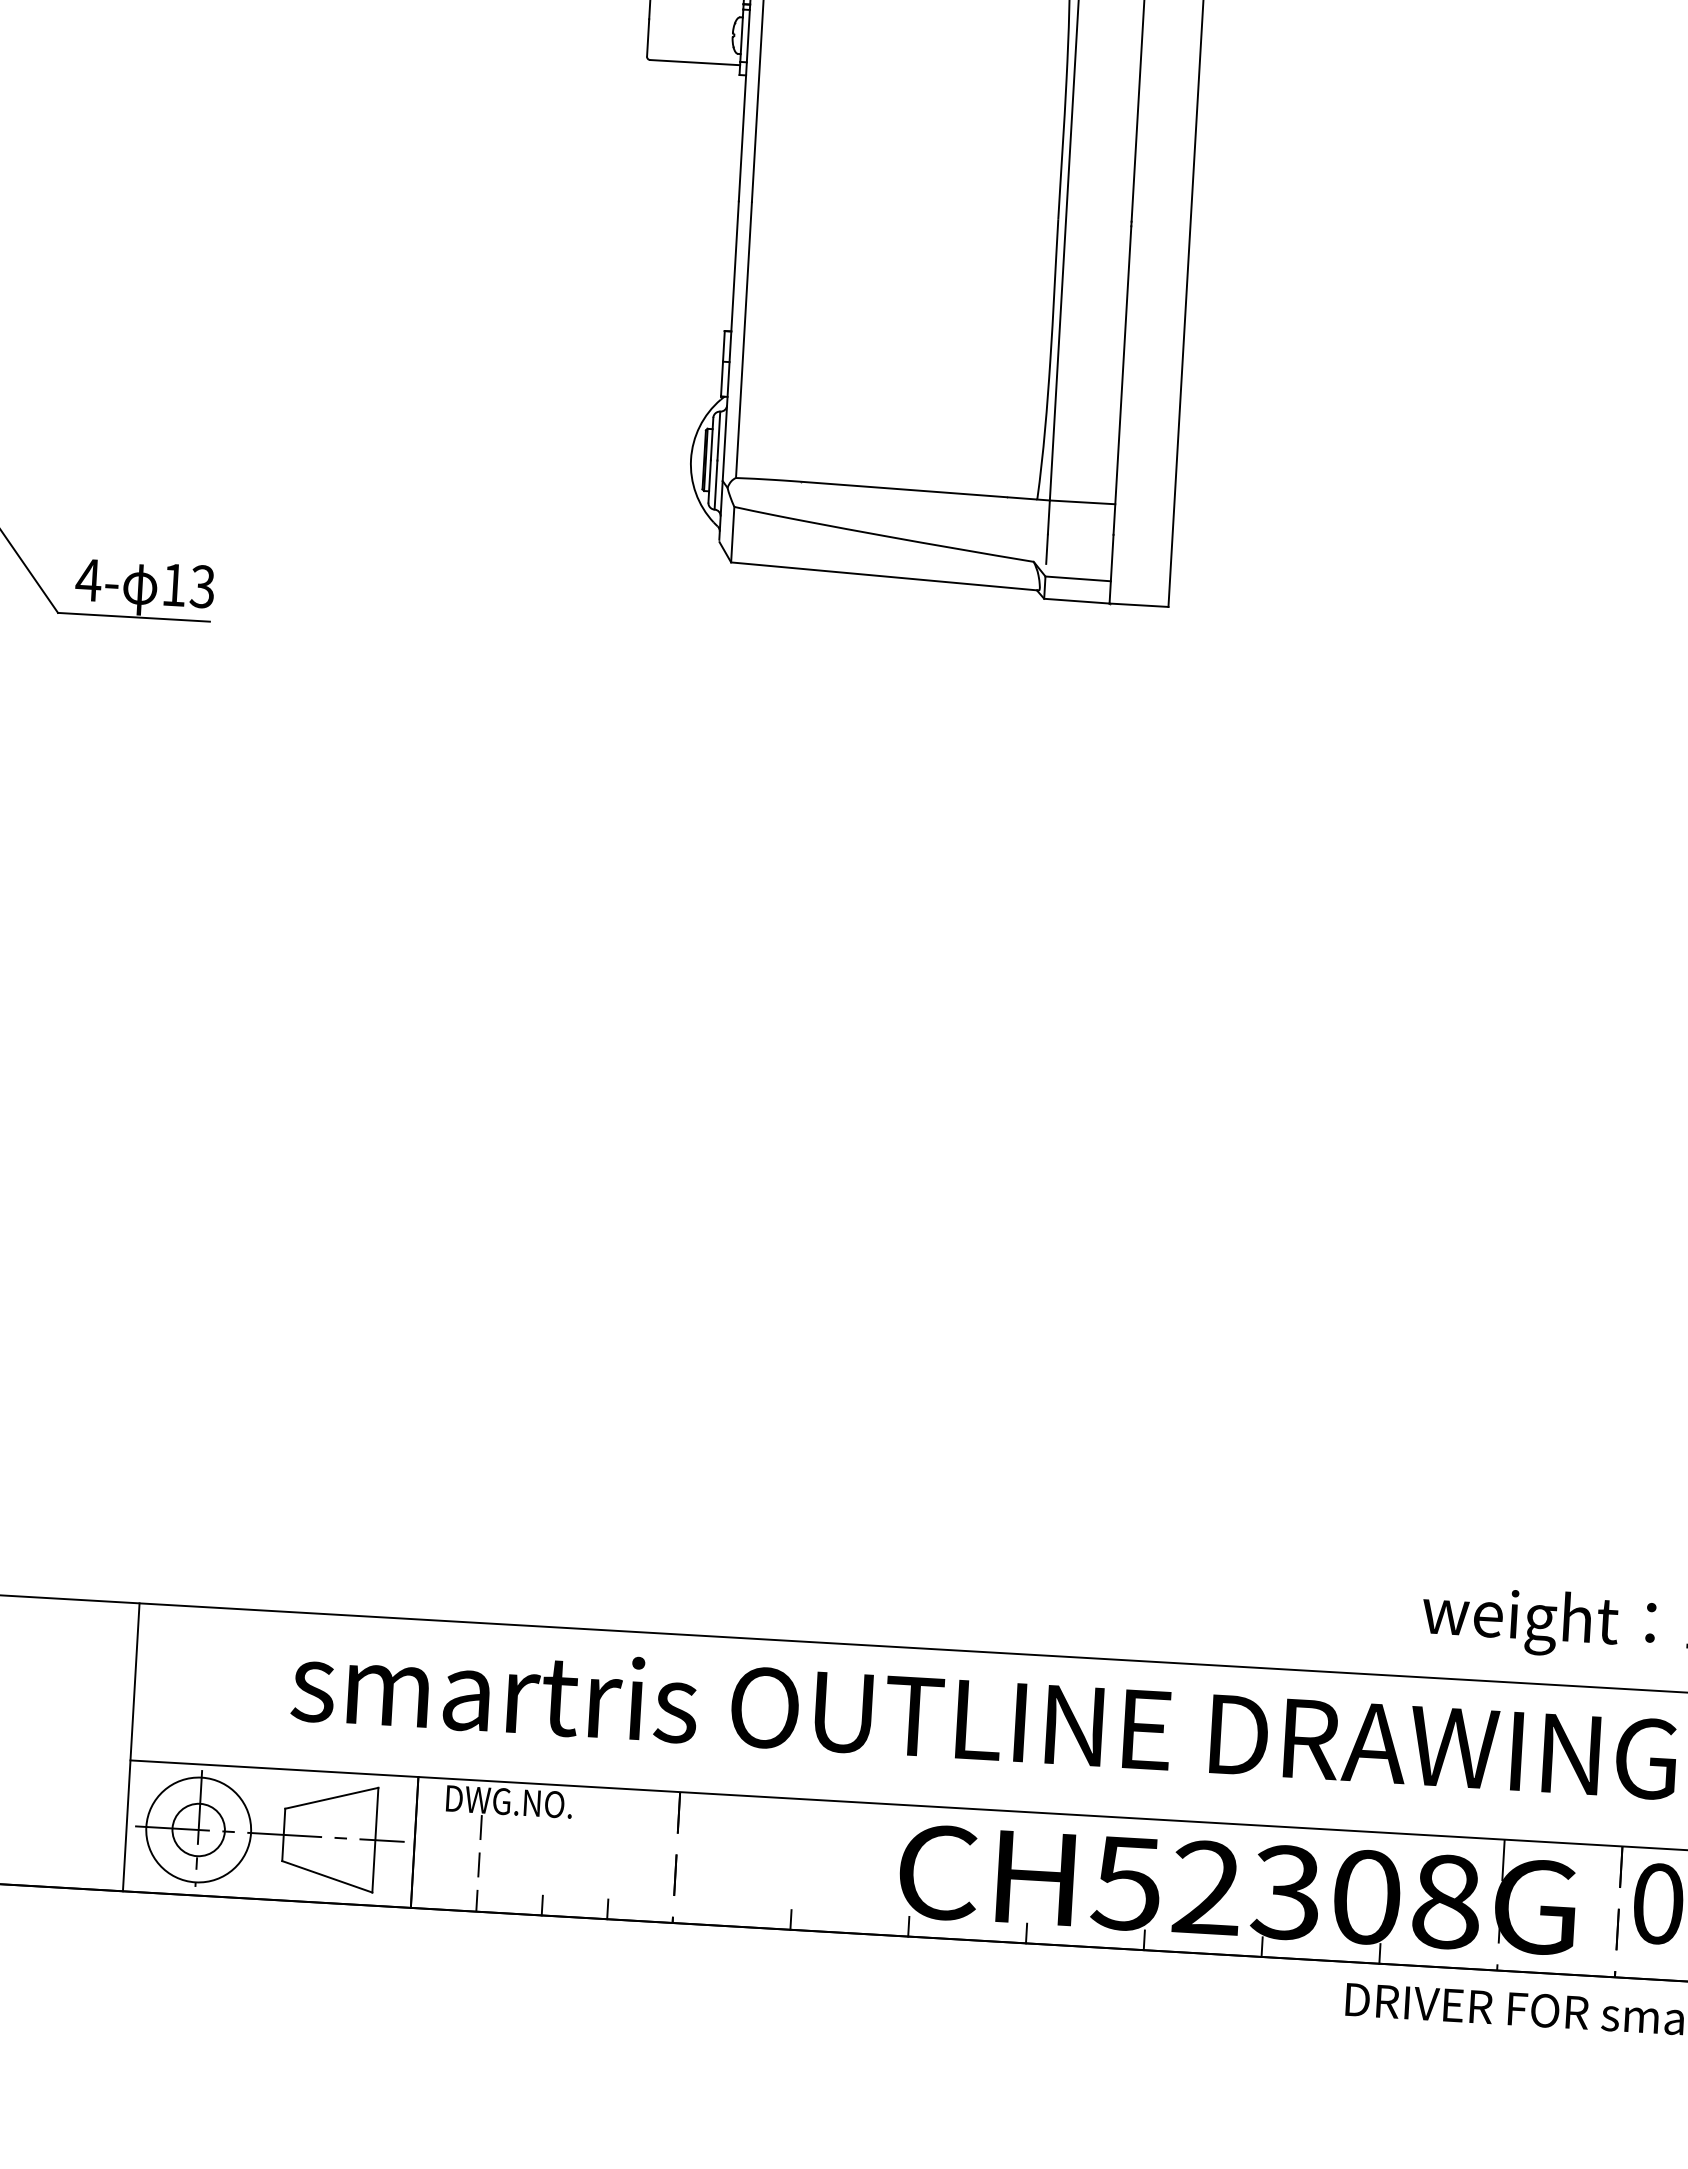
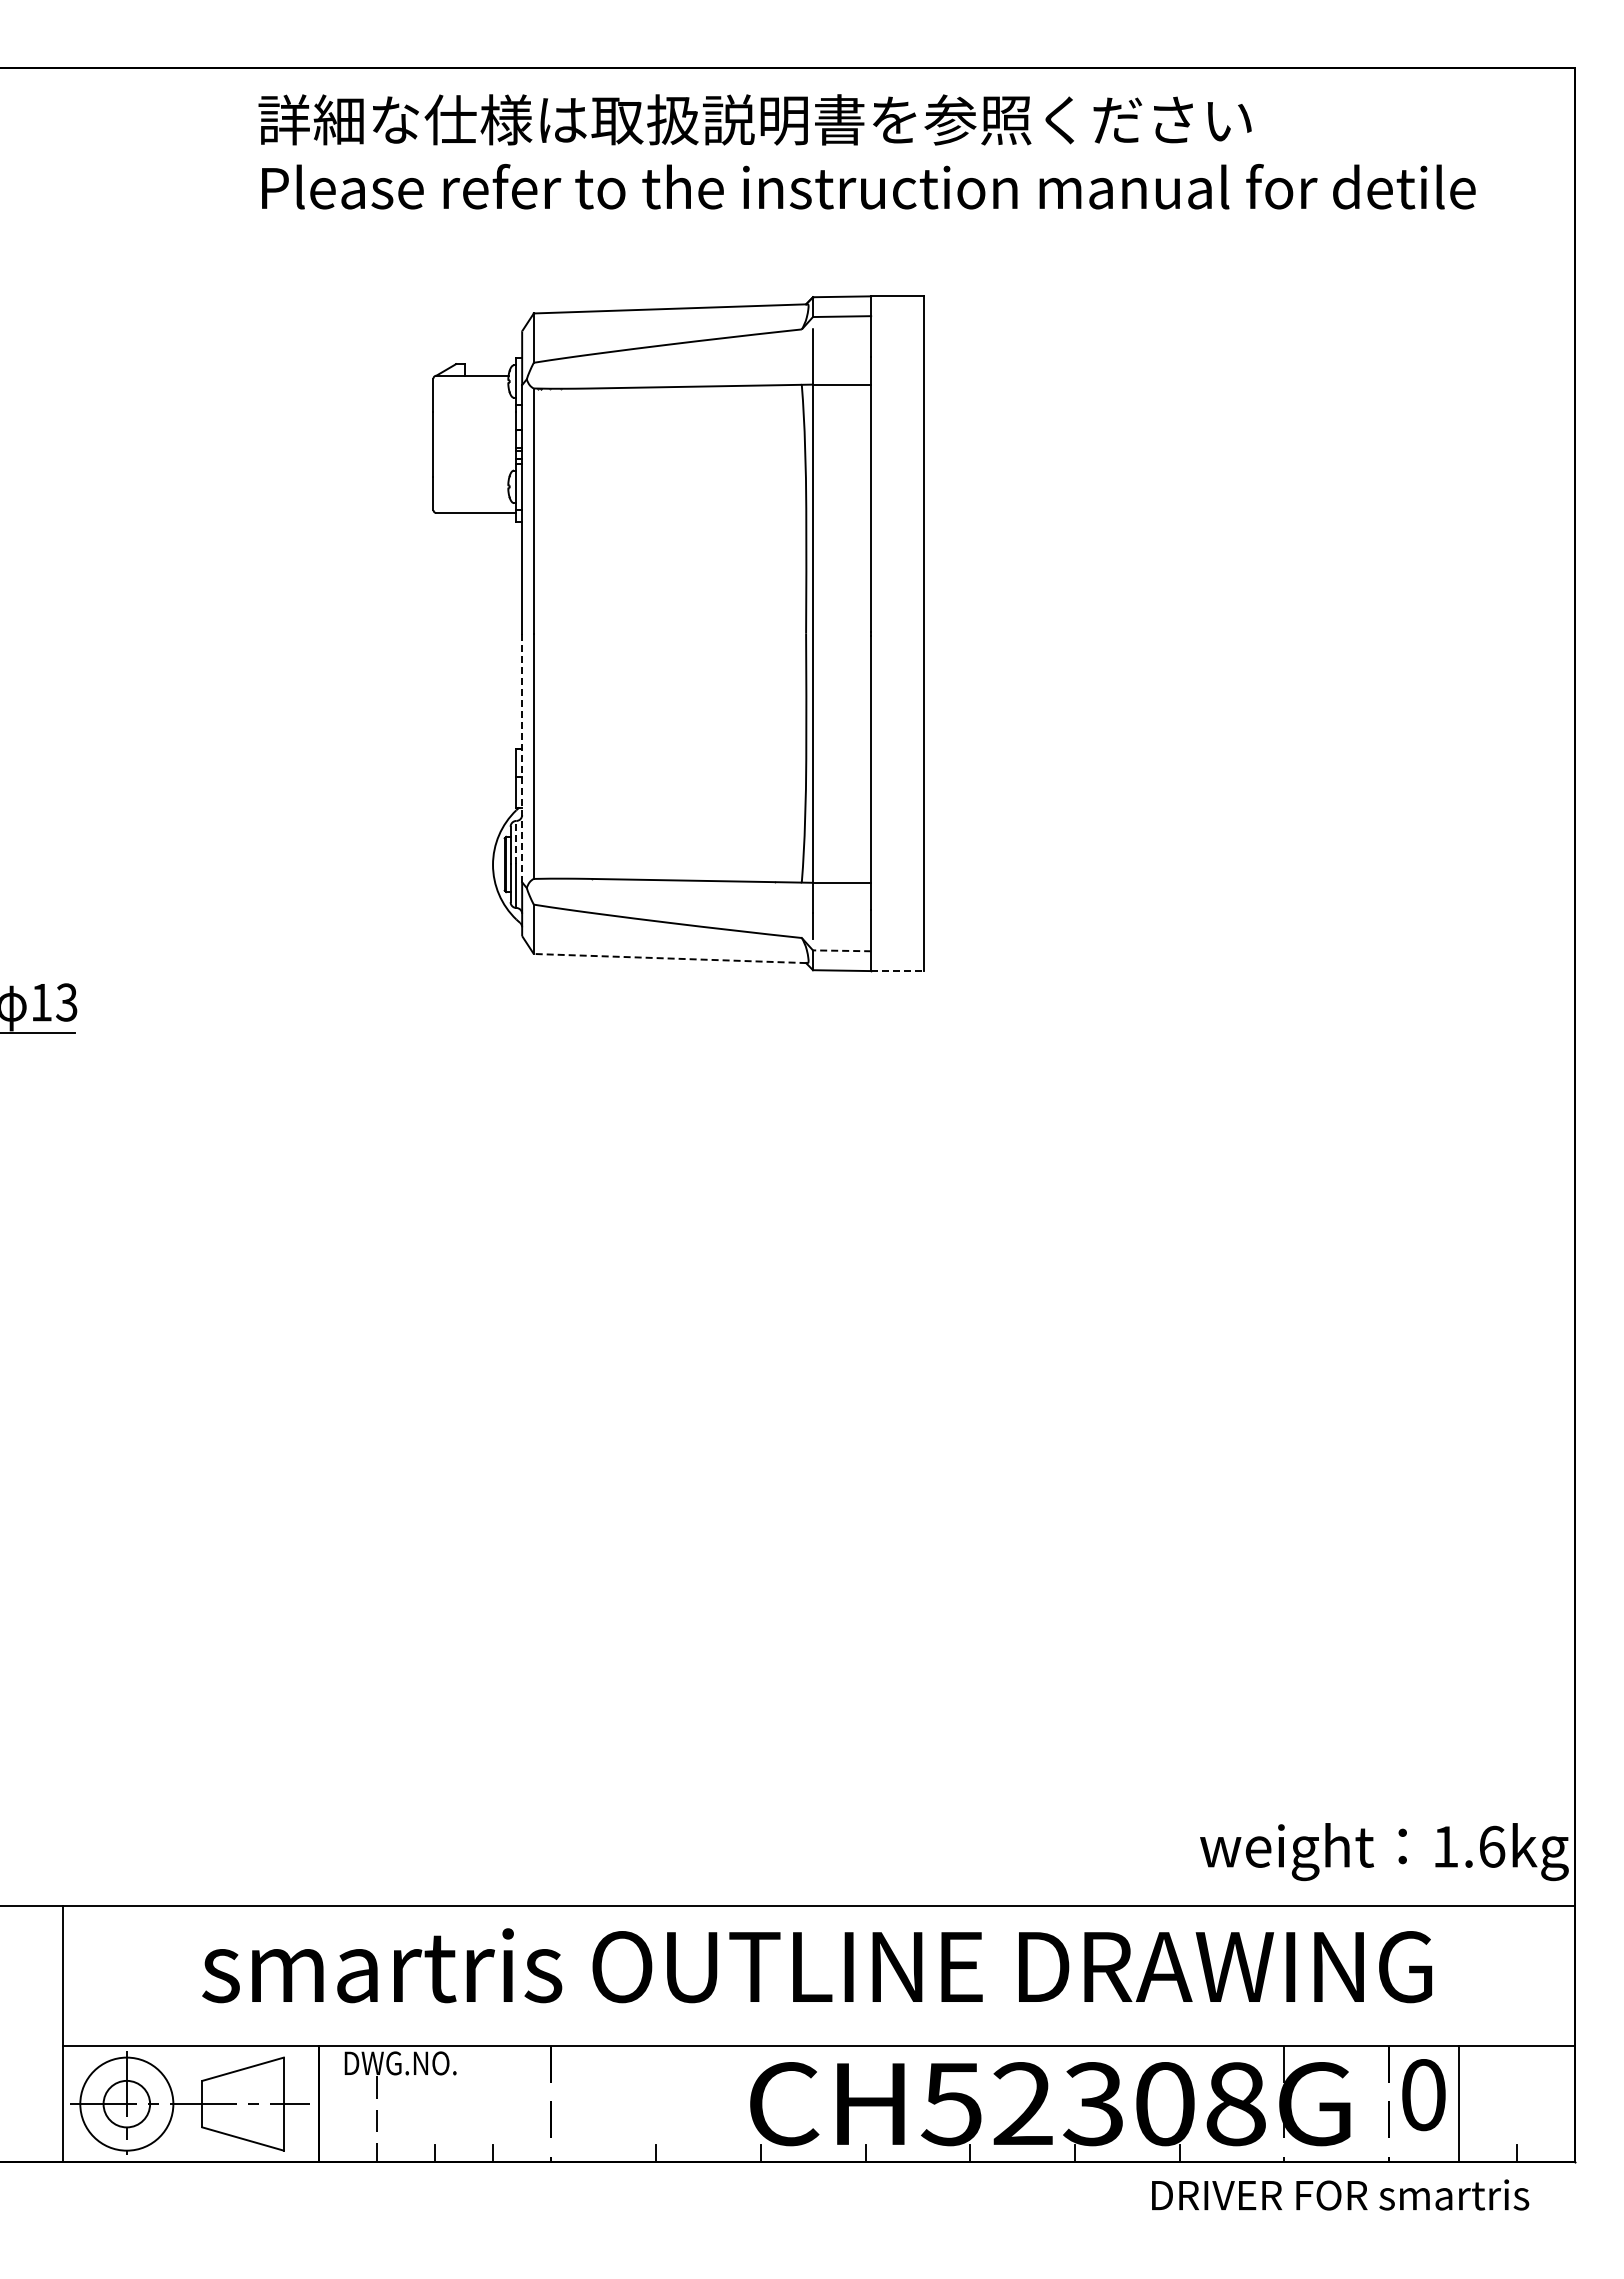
line: (731, 341) -> (522, 758), solid -> dashed
line: (718, 435) -> (516, 842), solid -> dashed
line: (883, 576) -> (669, 958), solid -> dashed
line: (1077, 578) -> (841, 950), solid -> dashed
line: (1139, 605) -> (897, 971), solid -> dashed

